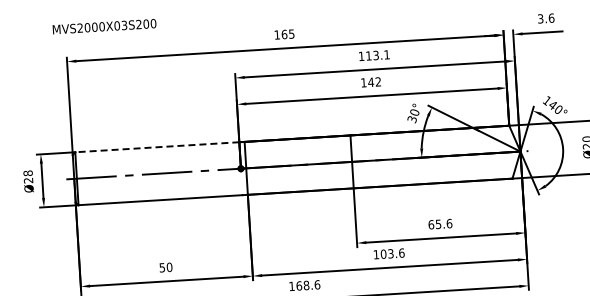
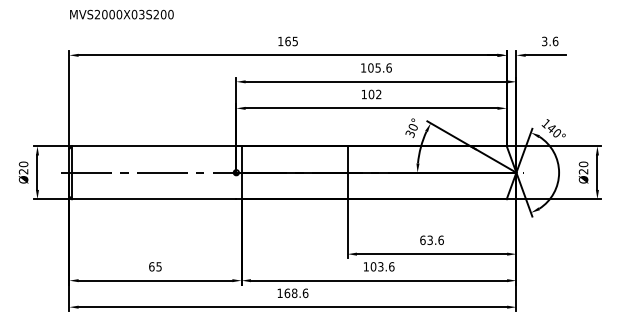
text: (104, 26) -> (121, 14), moved
text: (377, 54) -> (379, 67), 113.1 -> 105.6
text: (371, 82) -> (371, 94), 142 -> 102
line: (156, 147) -> (153, 146), dashed -> solid
text: (27, 173) -> (23, 164), Ø28 -> Ø20
text: (437, 223) -> (429, 239), 65.6 -> 63.6
text: (165, 267) -> (155, 266), 50 -> 65

